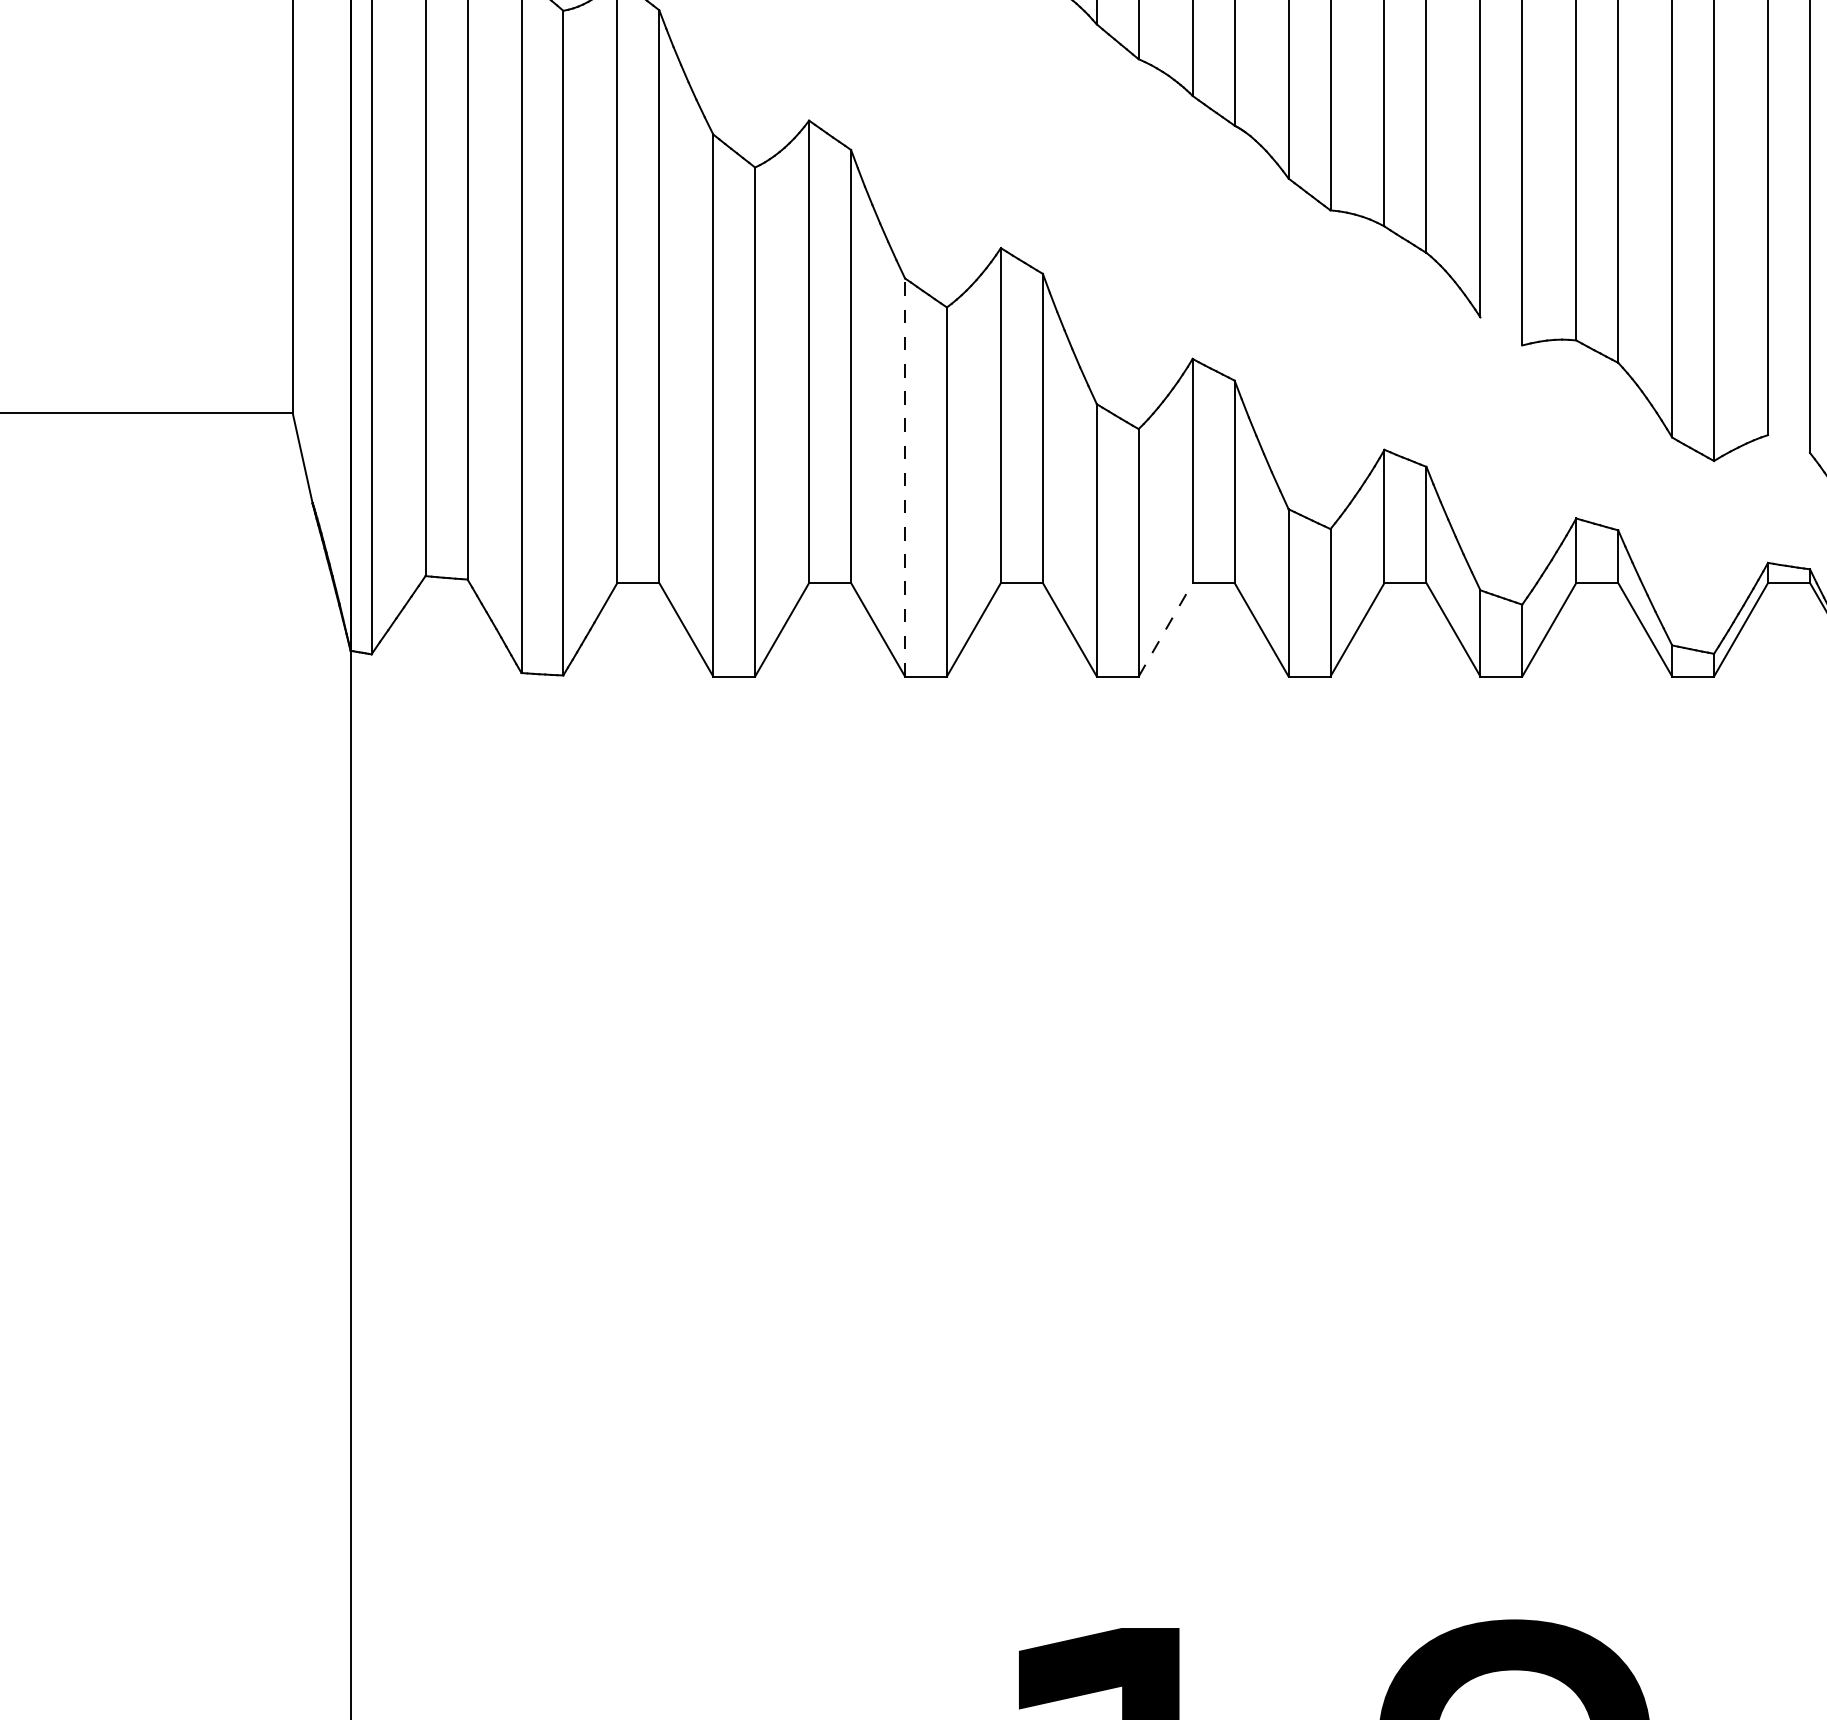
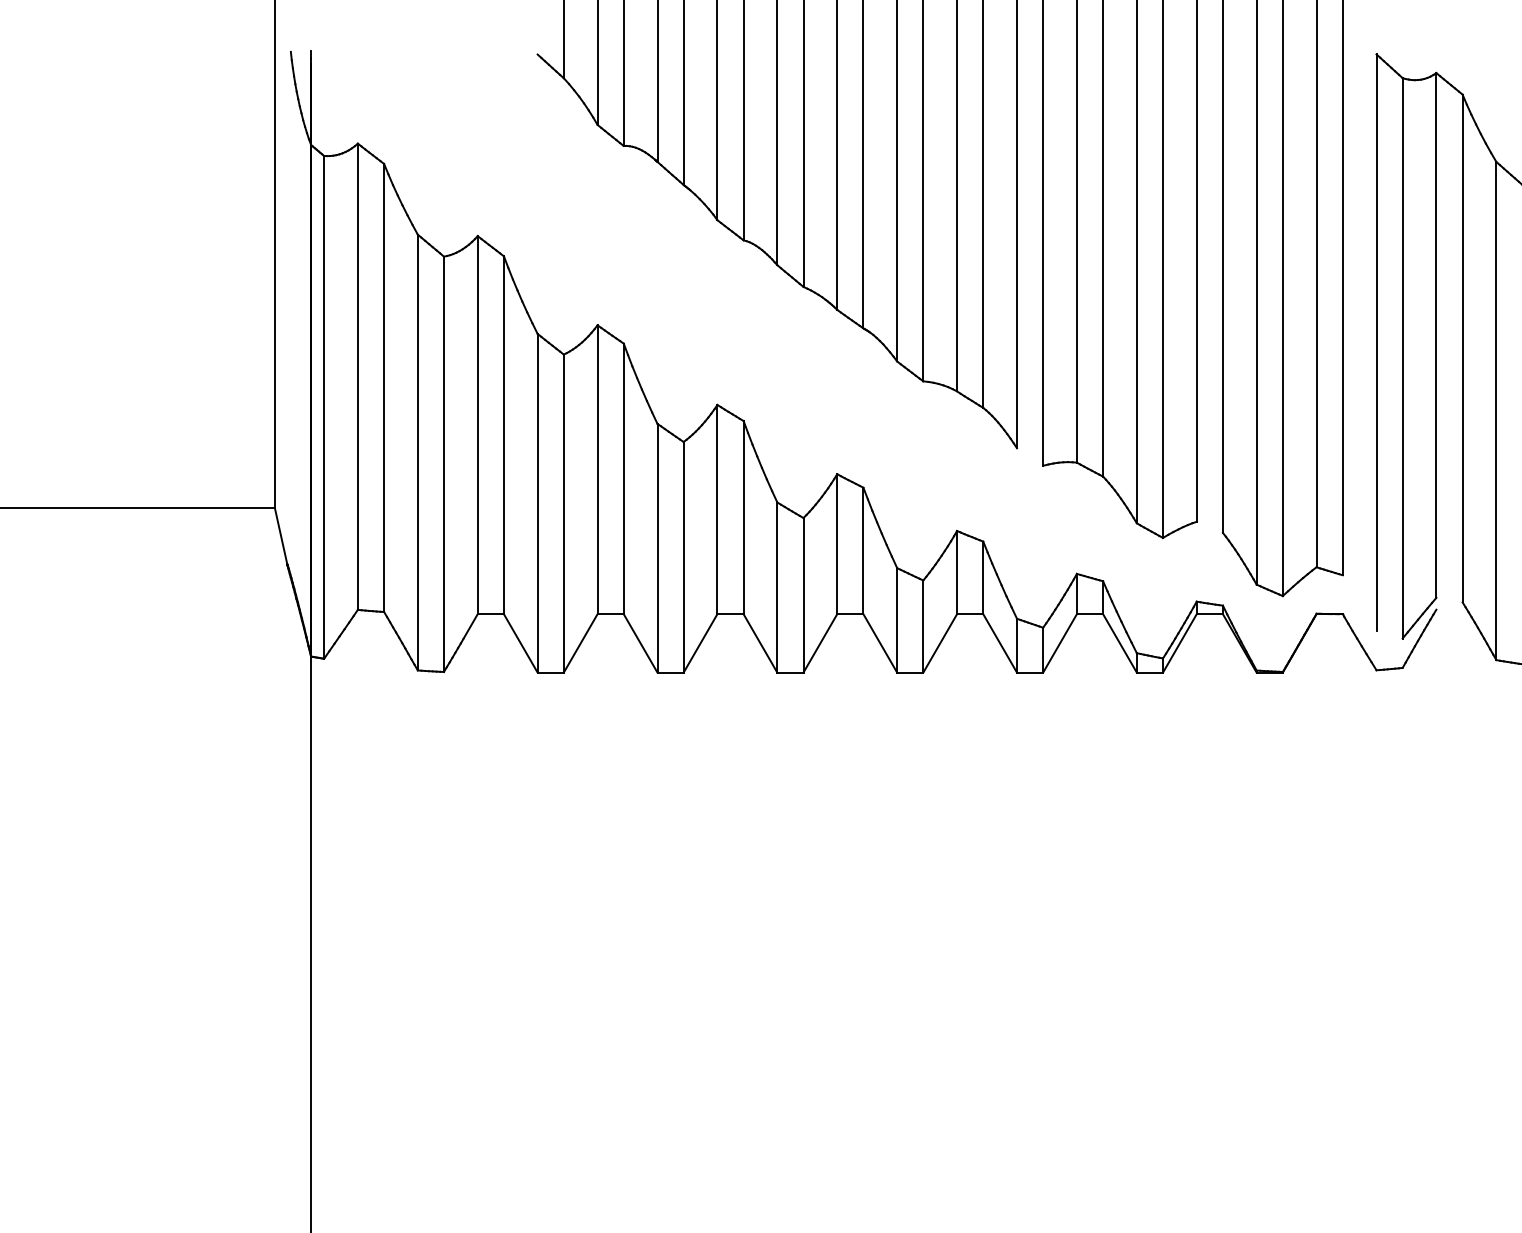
line: (905, 476) -> (657, 547), dashed -> solid
line: (1165, 629) -> (820, 643), dashed -> solid

